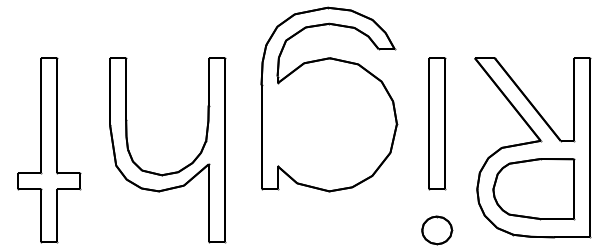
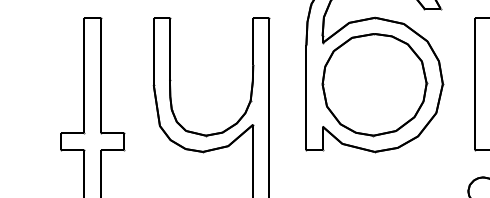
part: (329, 124) -> (374, 84), added

